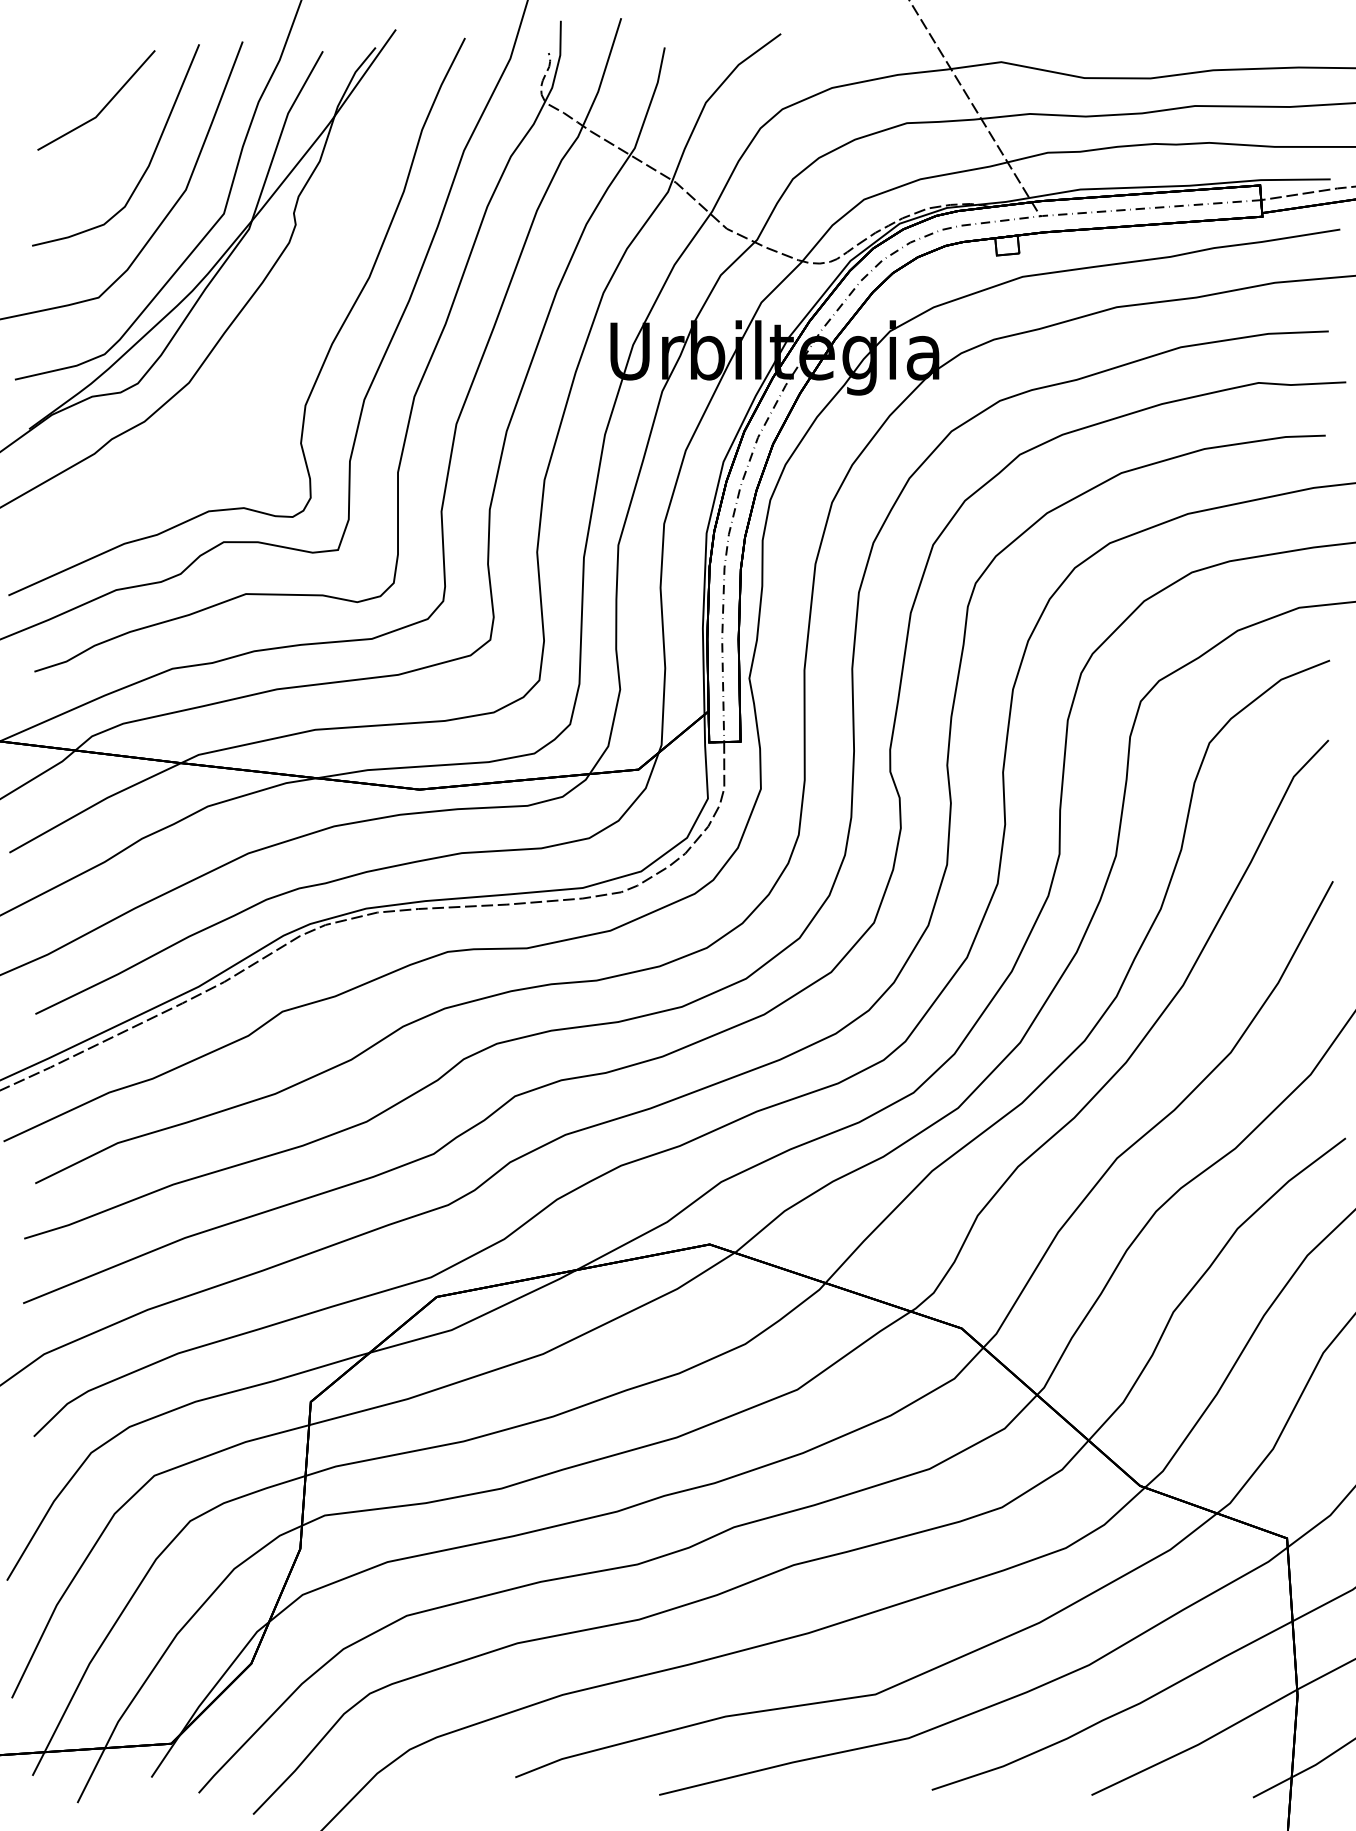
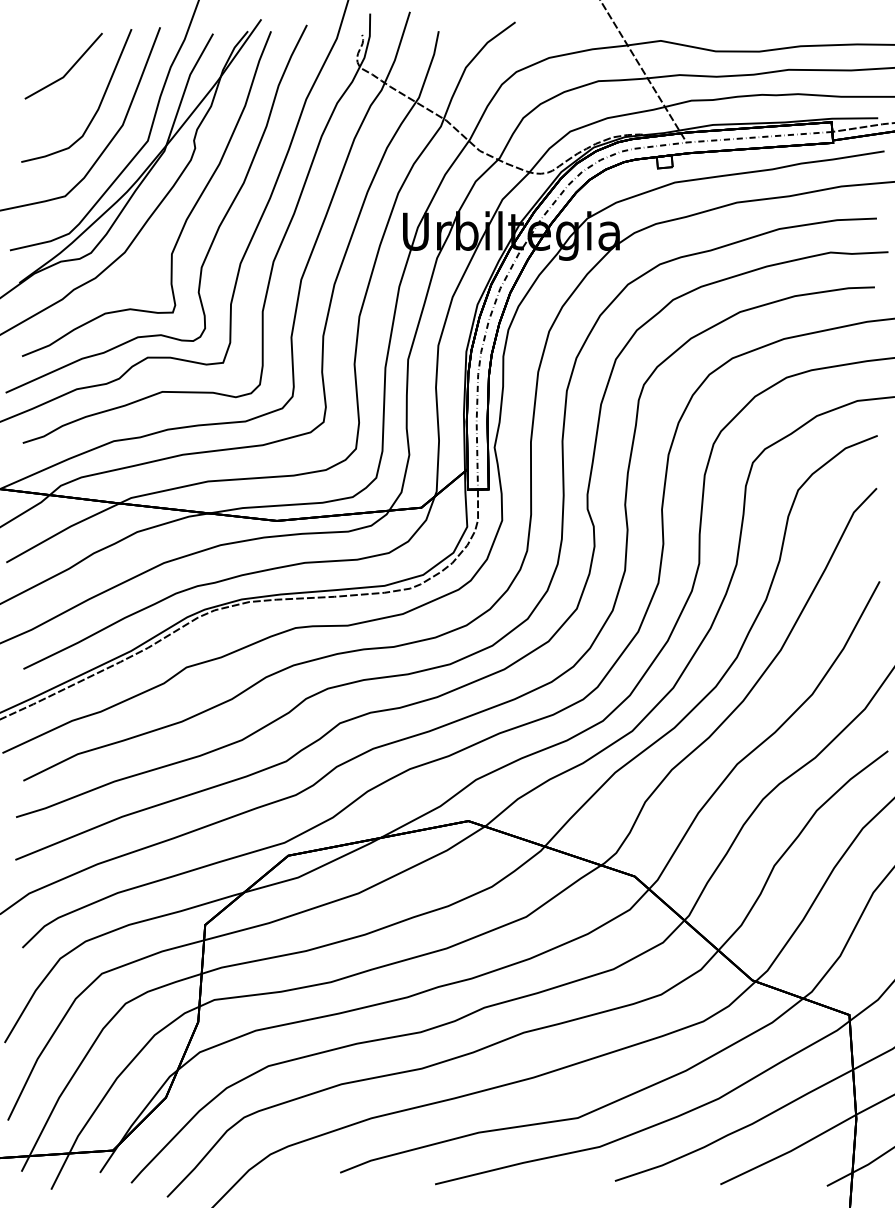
curve: (280, 332) -> (185, 219), added

